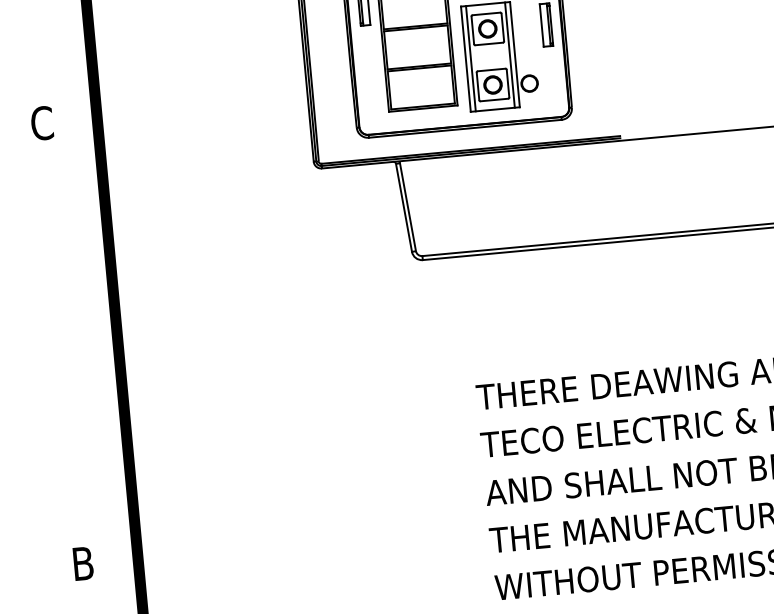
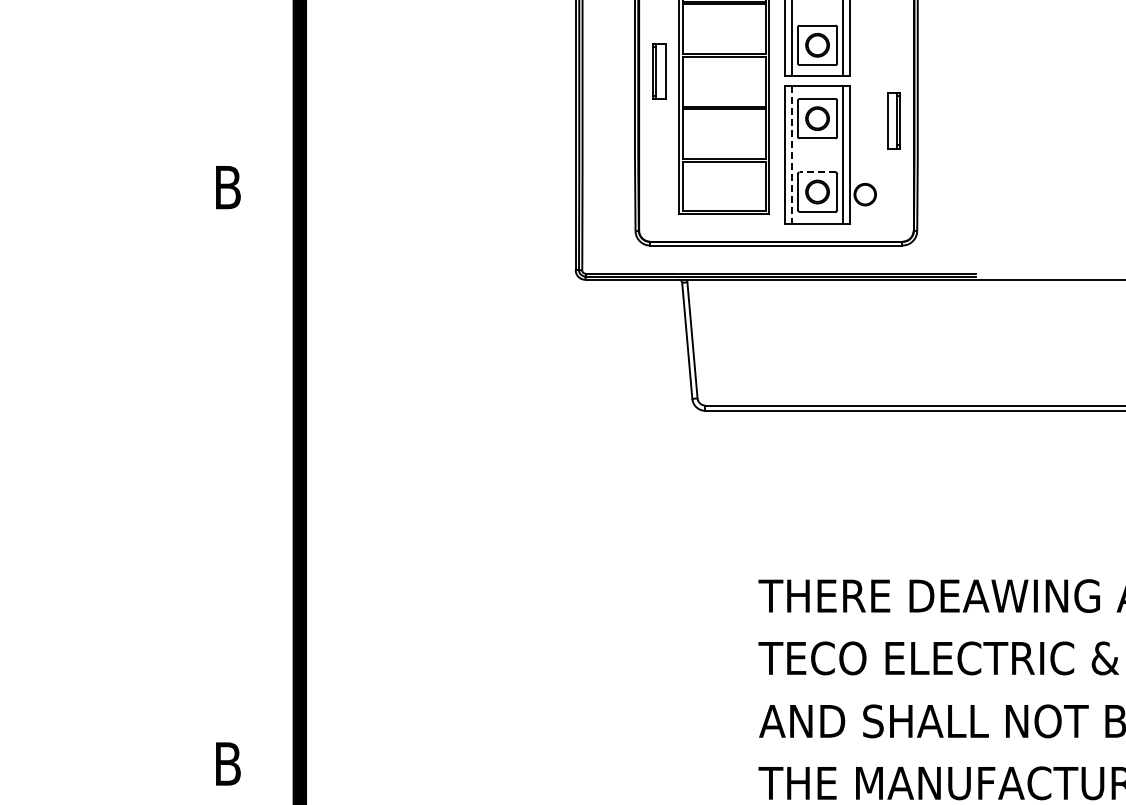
line: (471, 58) -> (792, 155), solid -> dashed
line: (491, 70) -> (817, 172), solid -> dashed
text: (41, 123) -> (227, 187), C -> B

